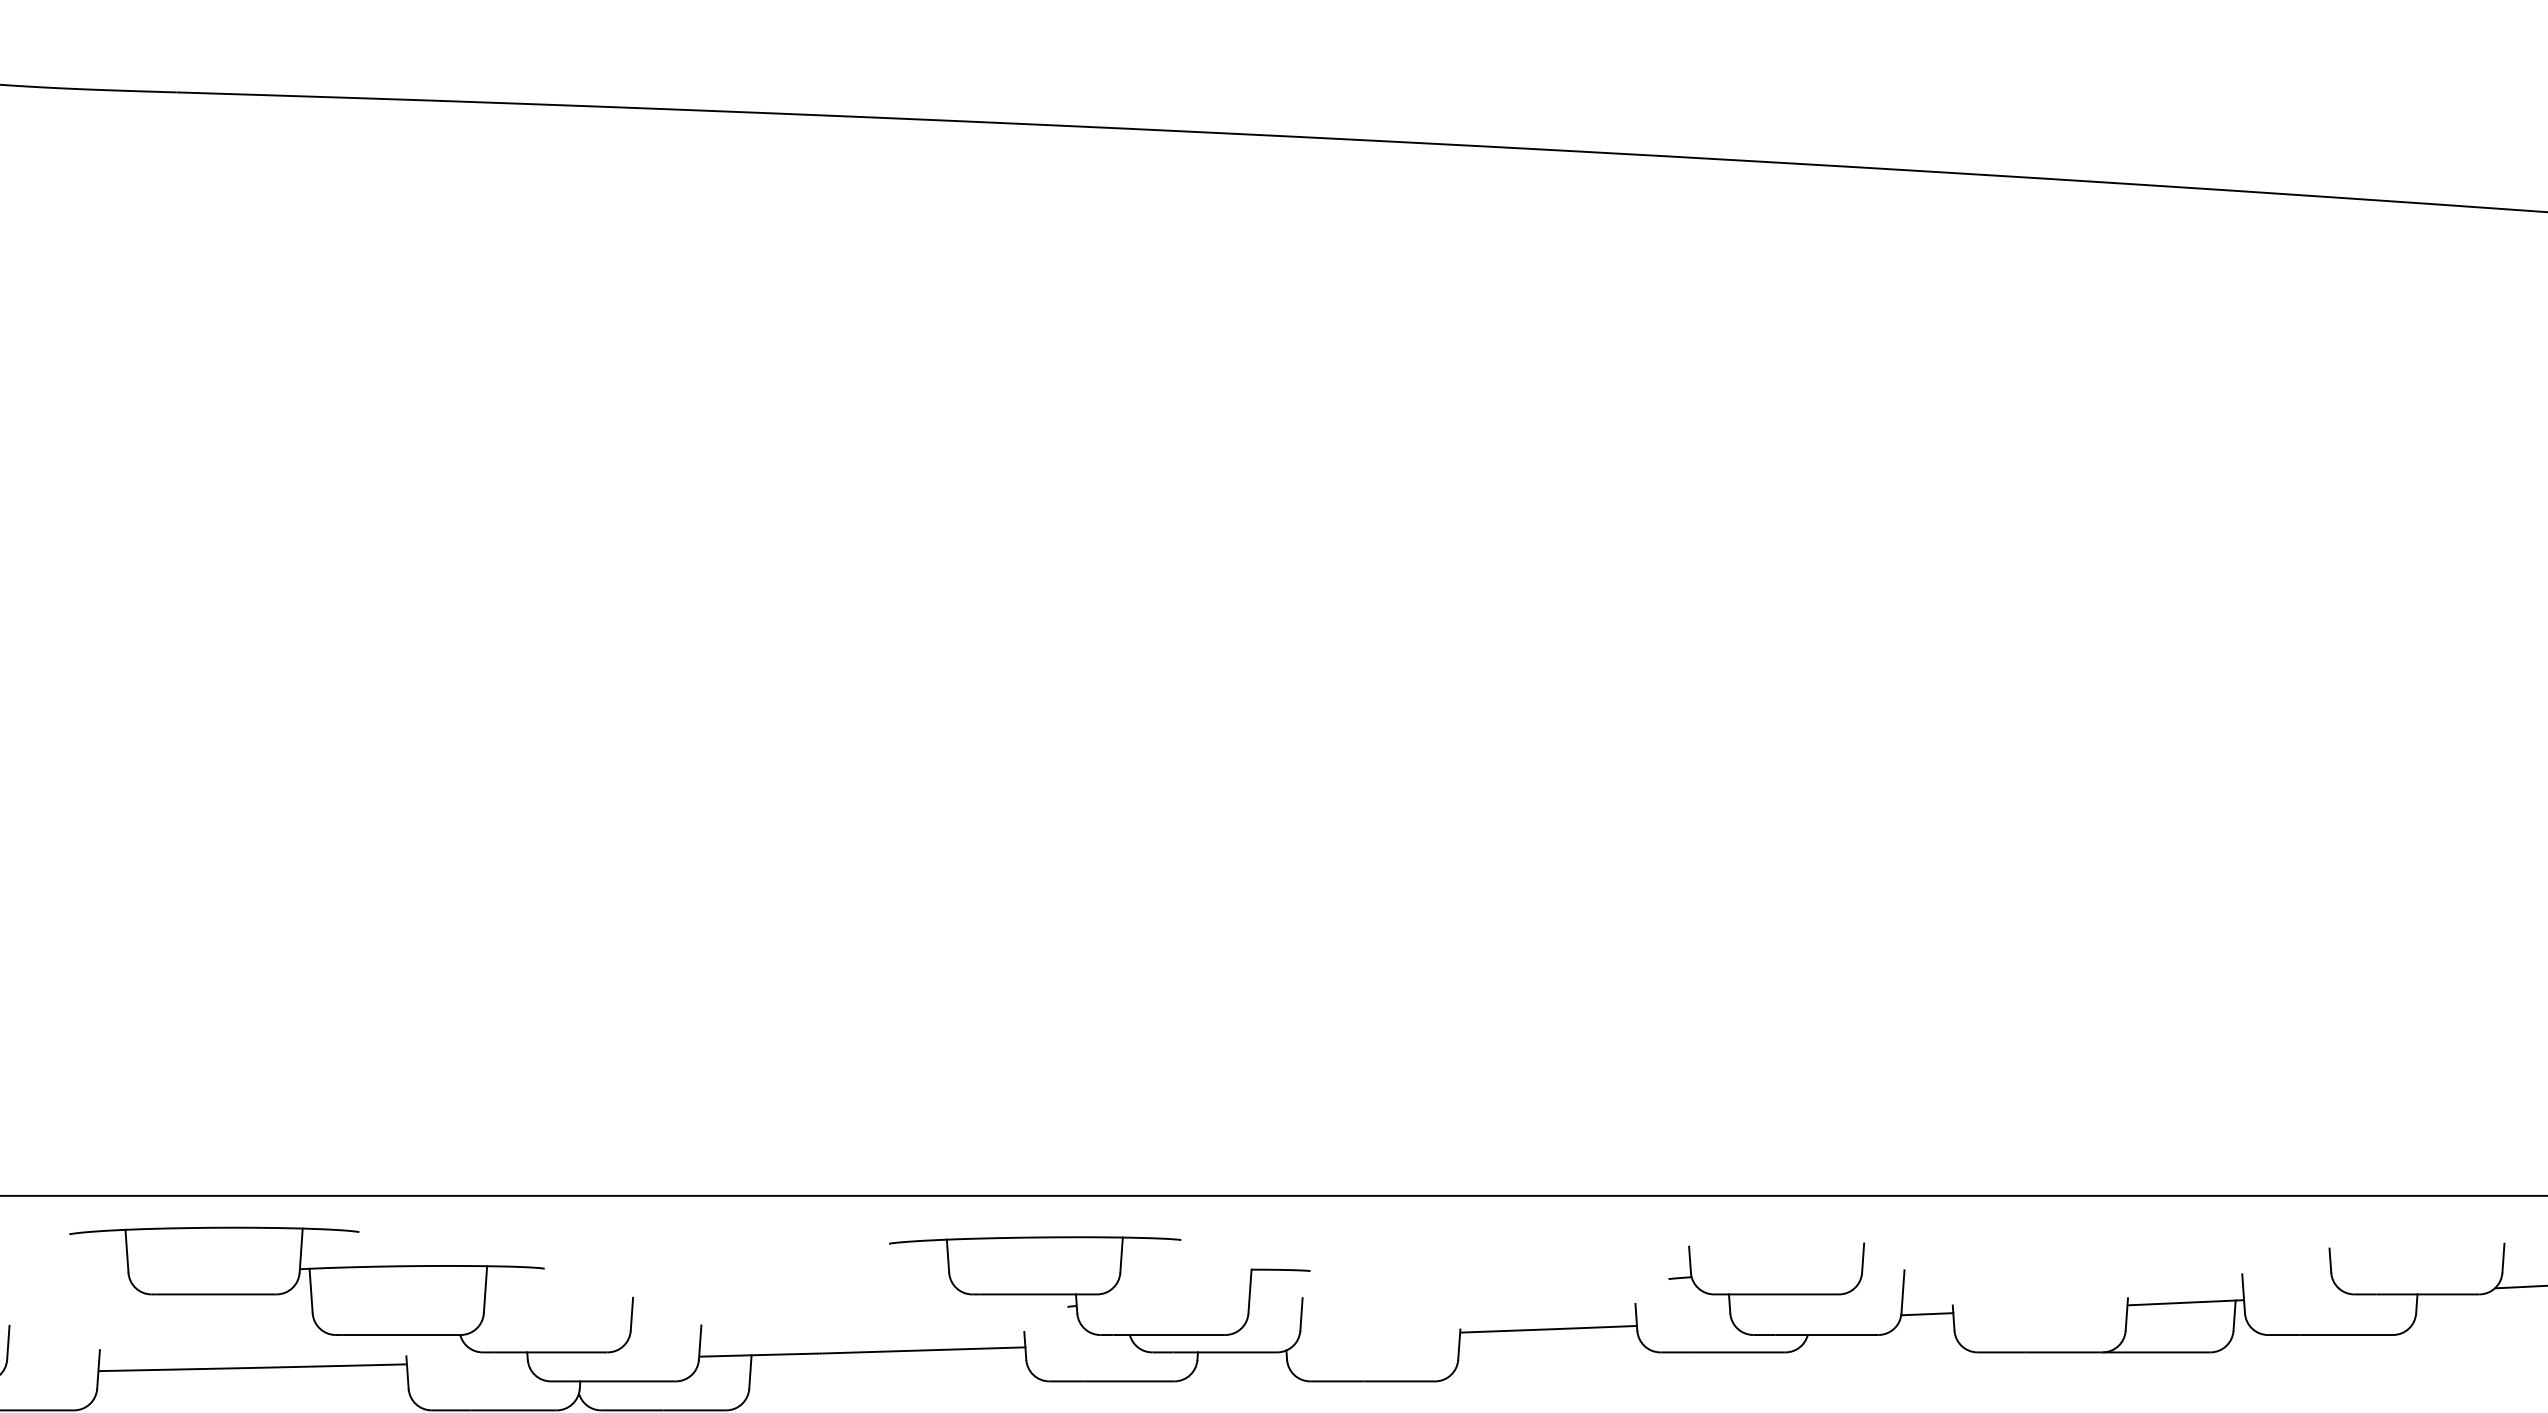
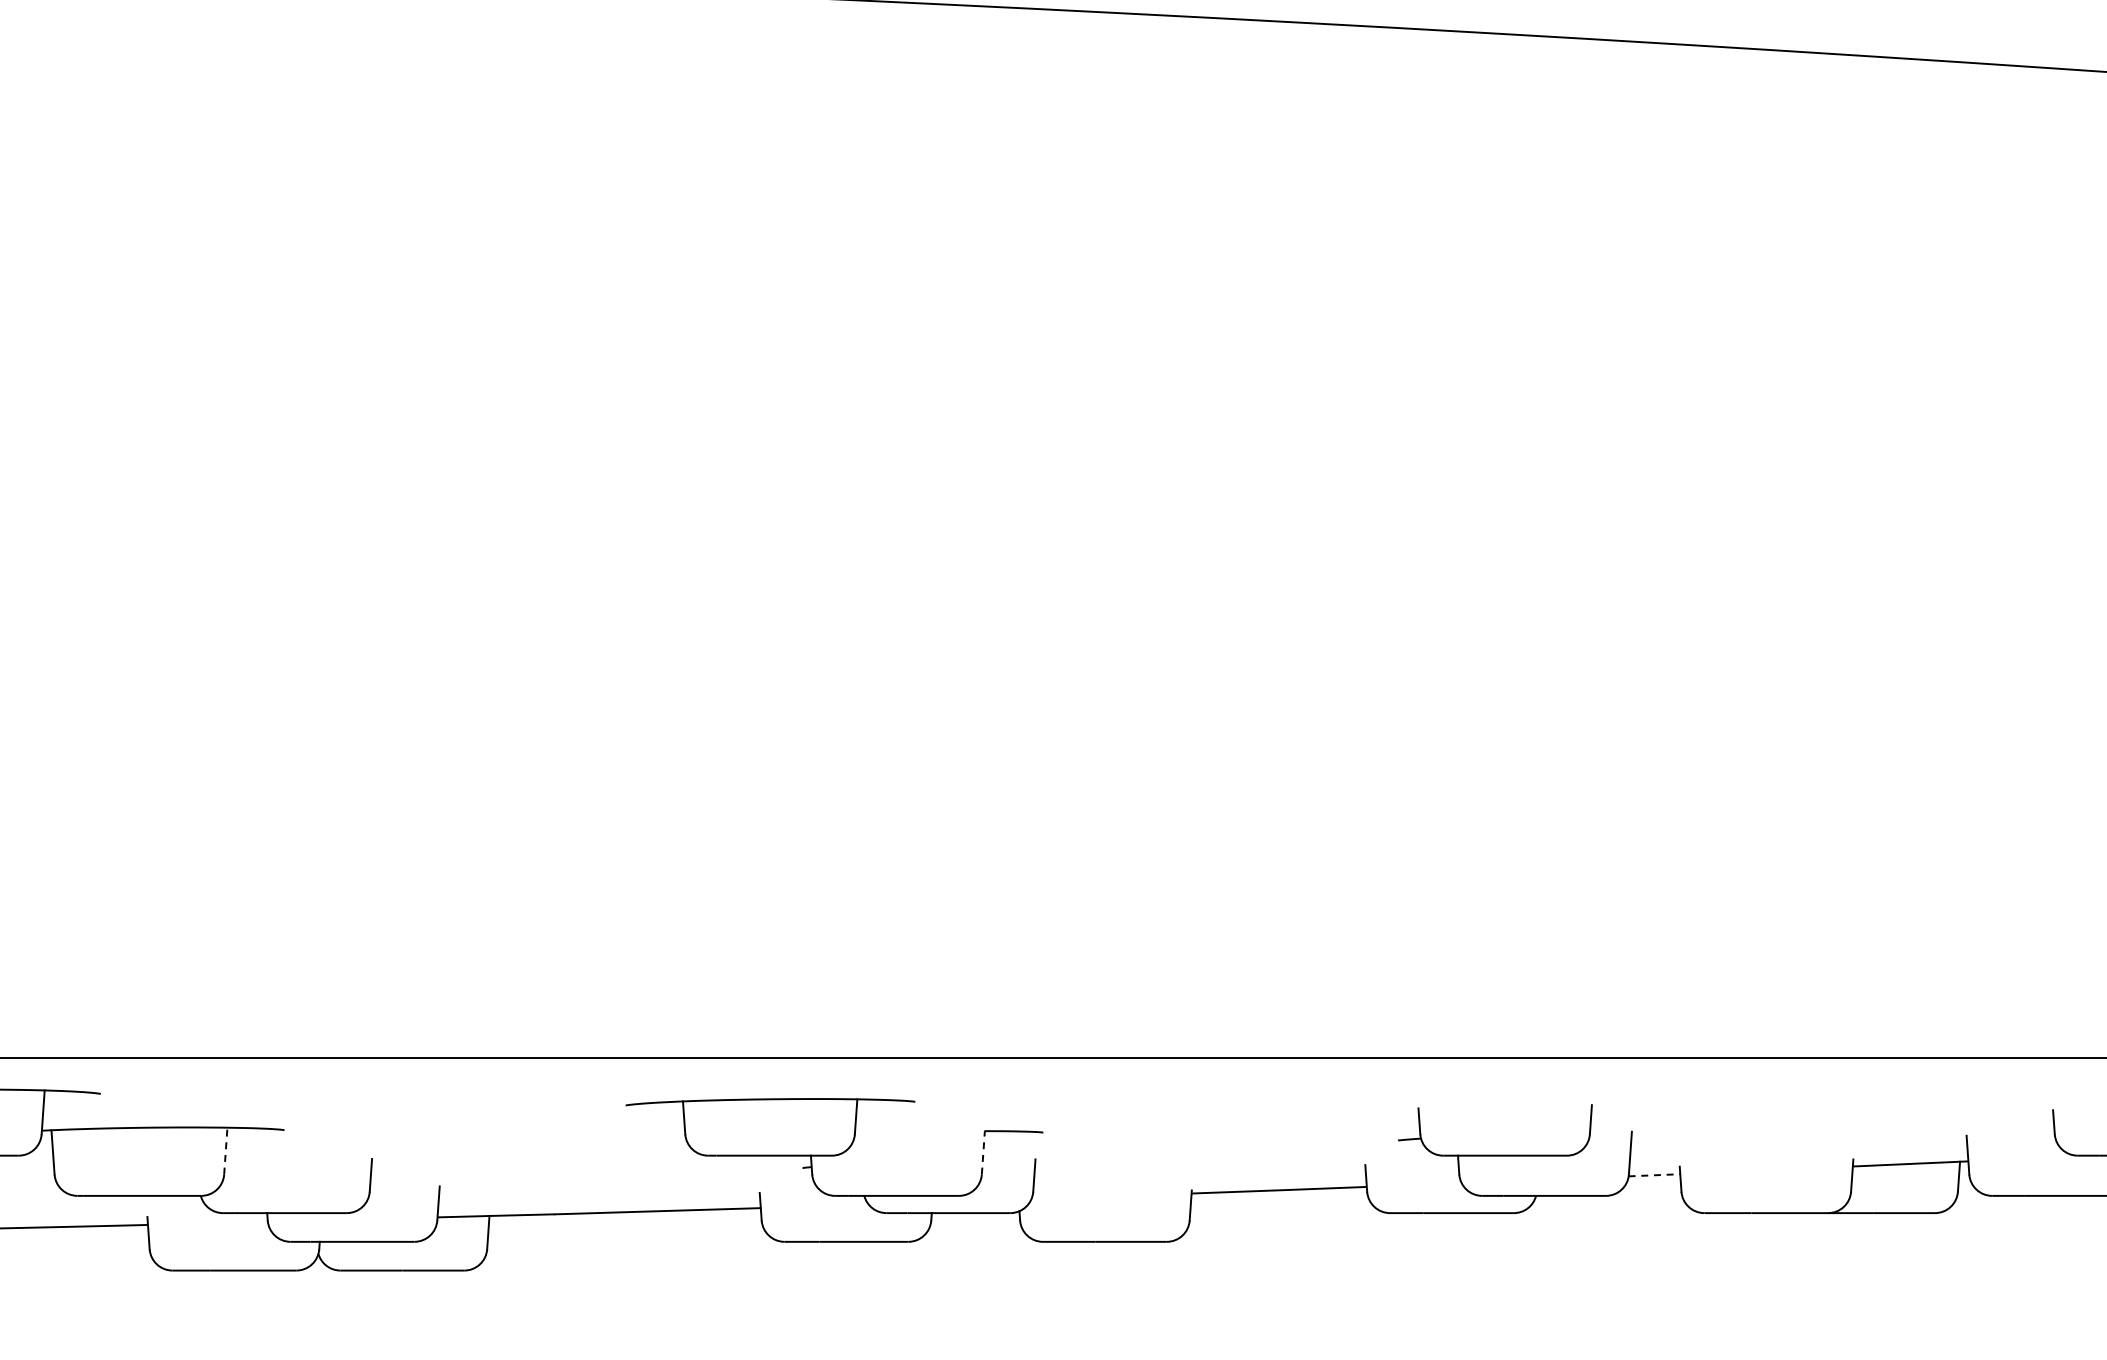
line: (485, 1289) -> (225, 1150), solid -> dashed
line: (1250, 1291) -> (983, 1152), solid -> dashed
line: (1927, 1314) -> (1654, 1175), solid -> dashed

